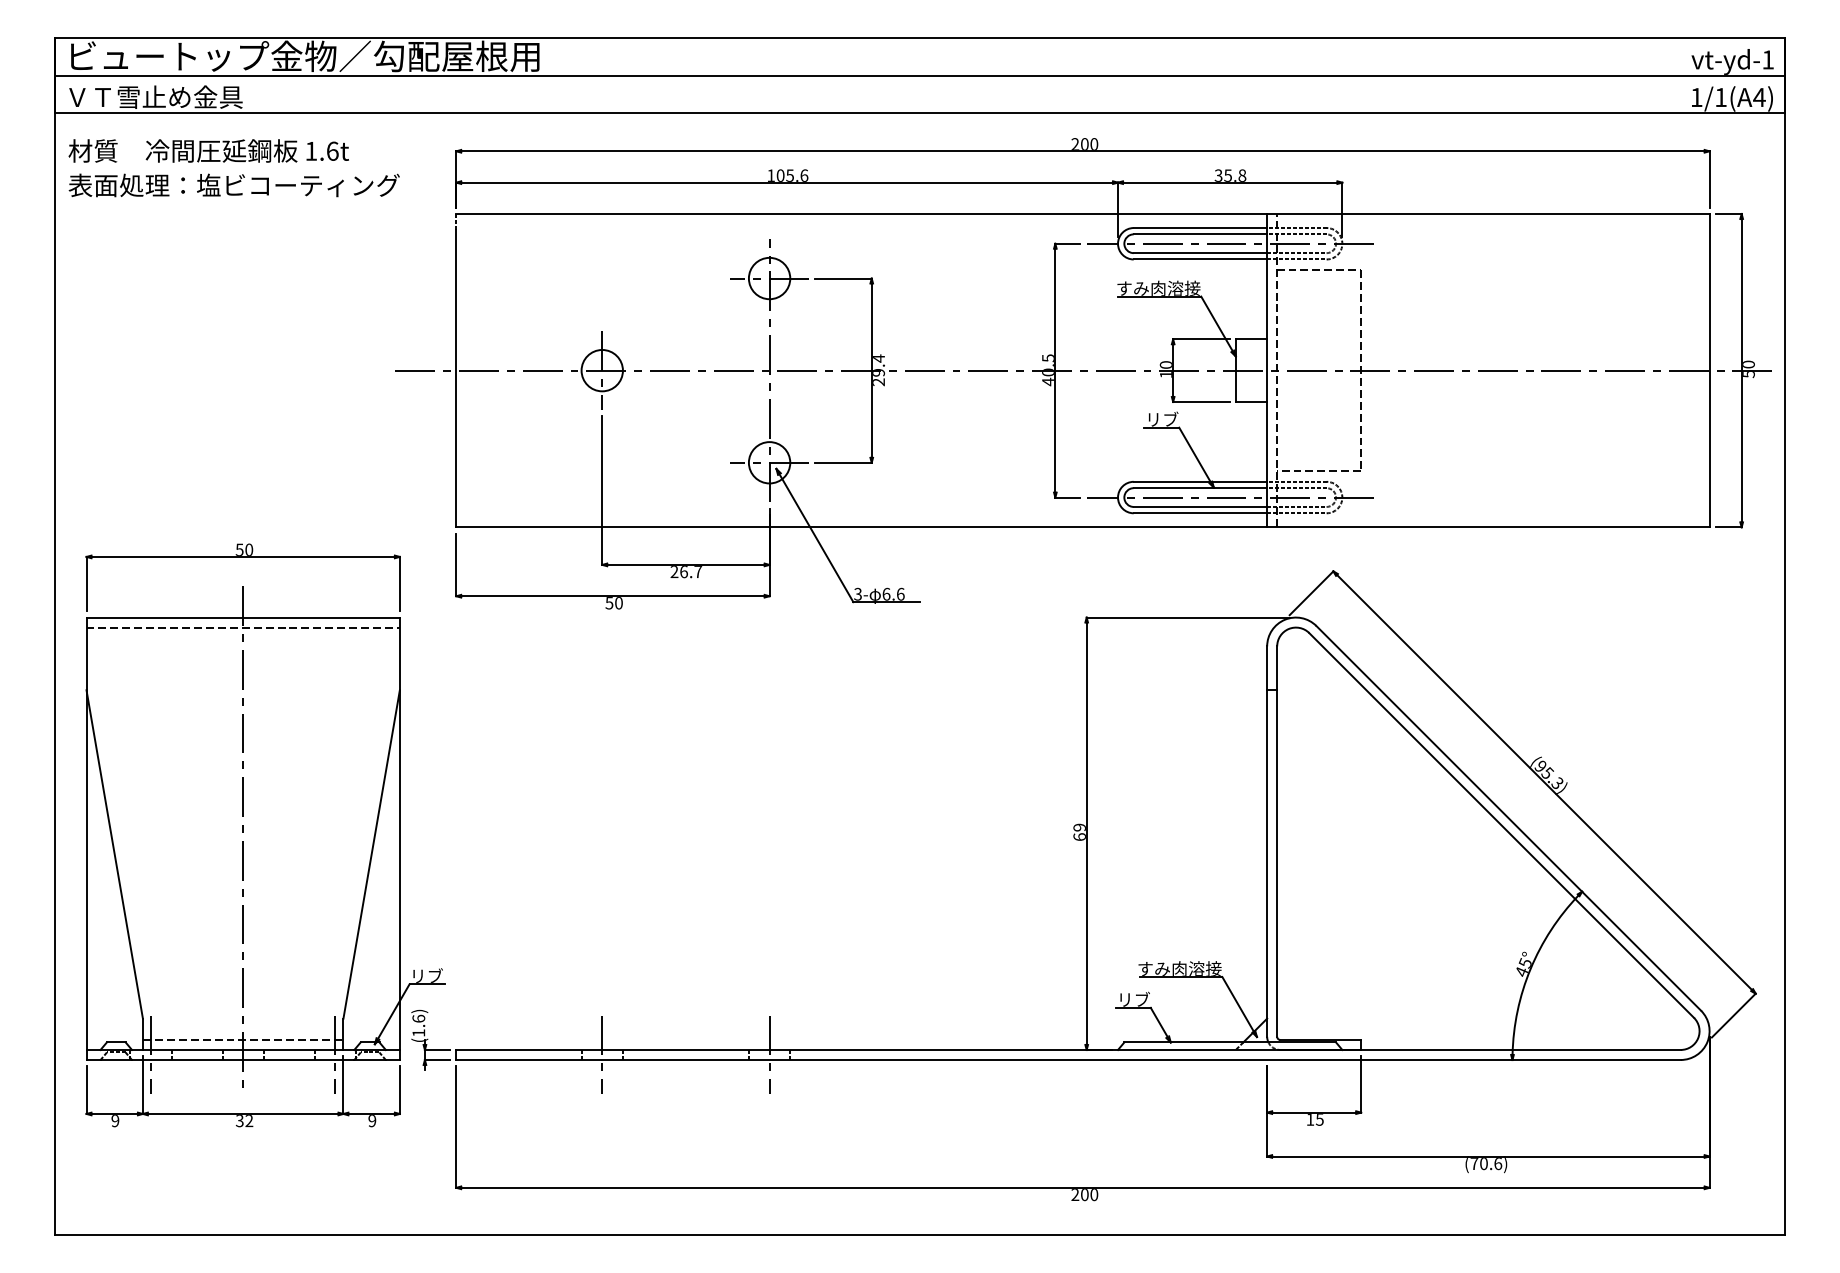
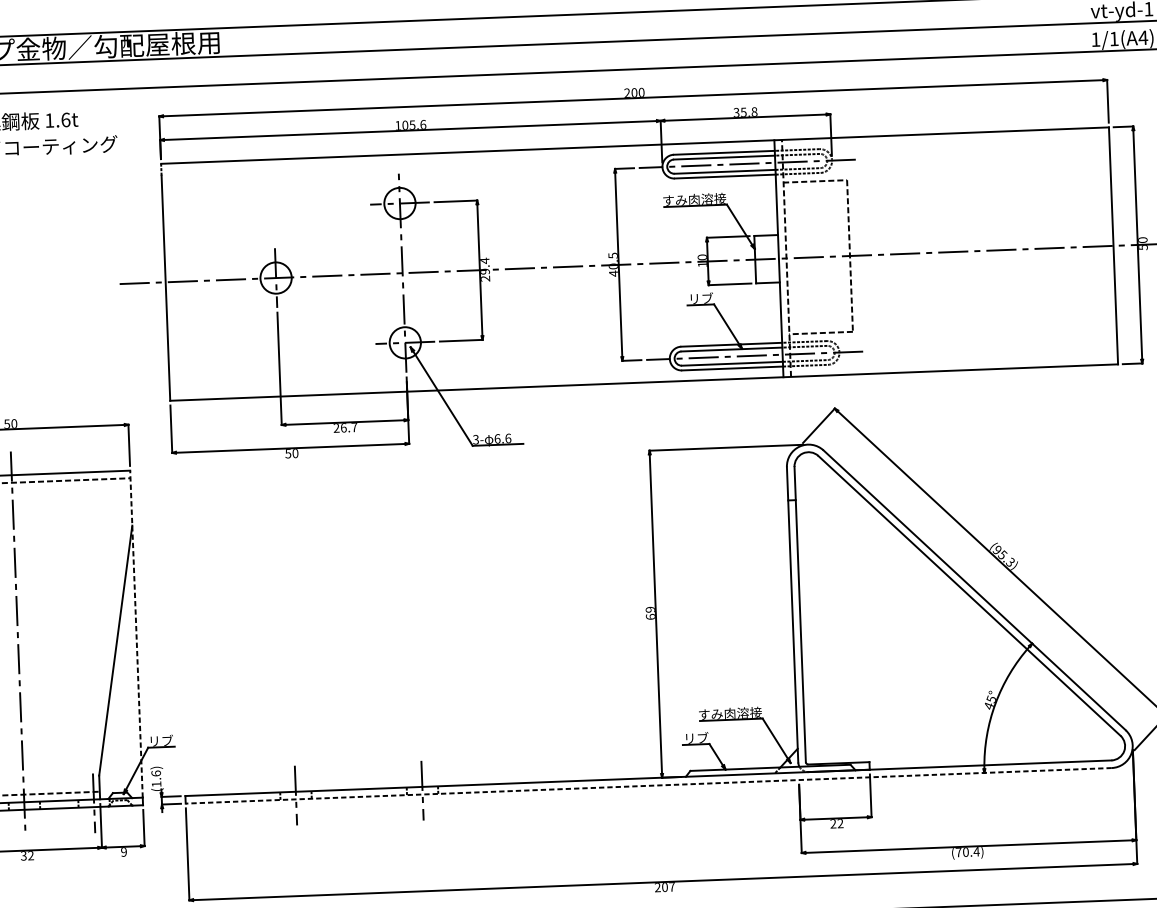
line: (399, 833) -> (136, 633), solid -> dashed
line: (1068, 1060) -> (648, 786), solid -> dashed
text: (1314, 1119) -> (836, 823), 15 -> 22
text: (1498, 1164) -> (976, 852), (70.6) -> (70.4)
text: (1094, 1195) -> (672, 887), 200 -> 207

